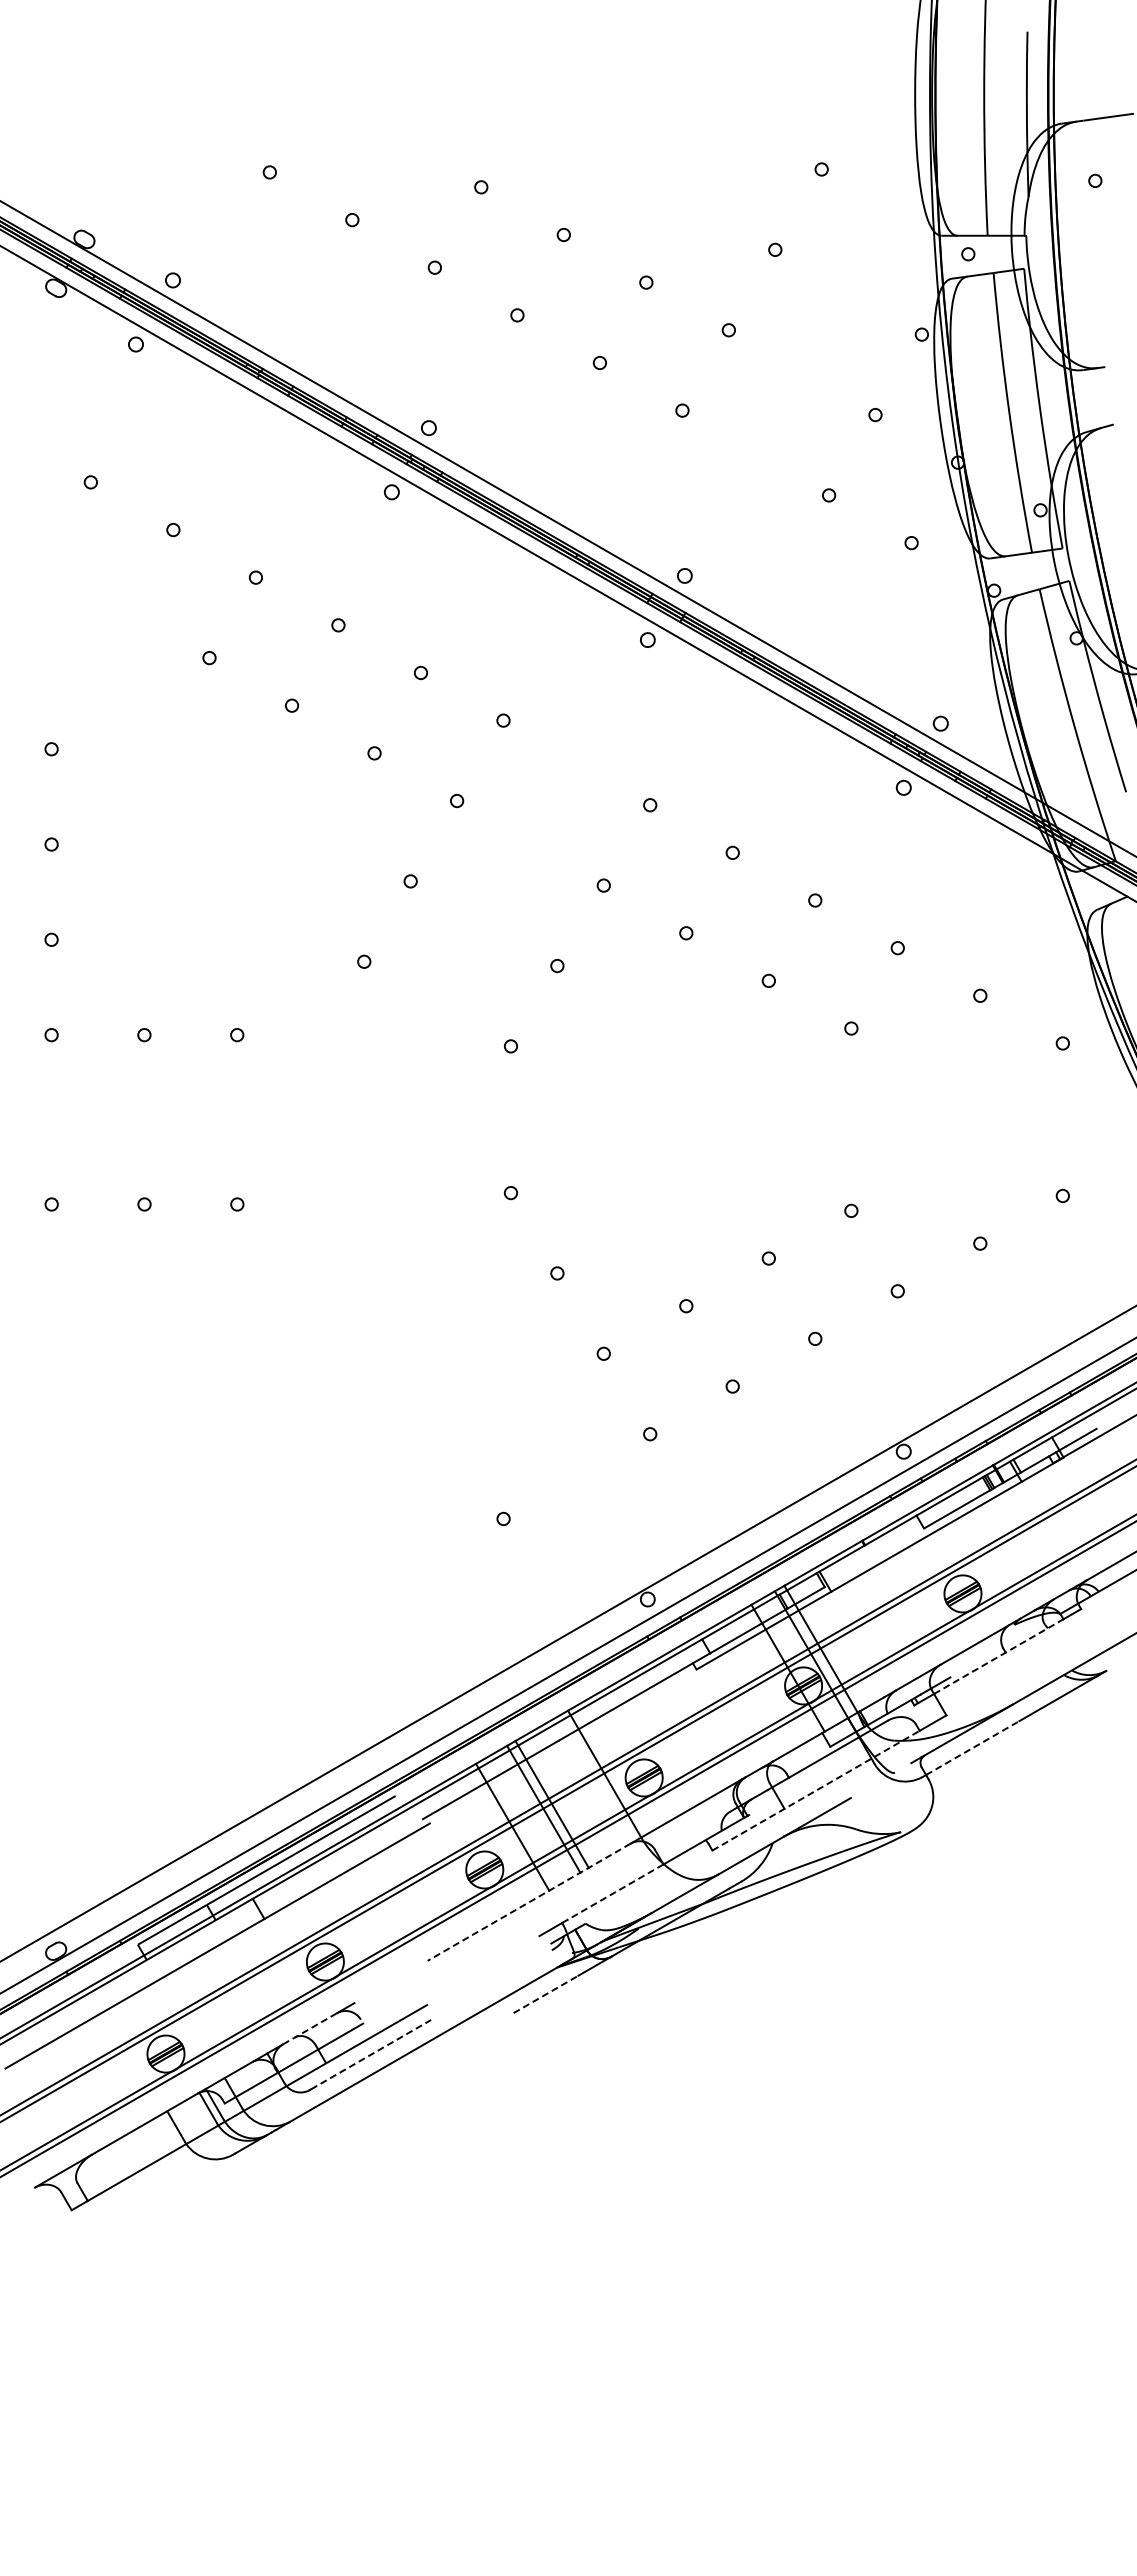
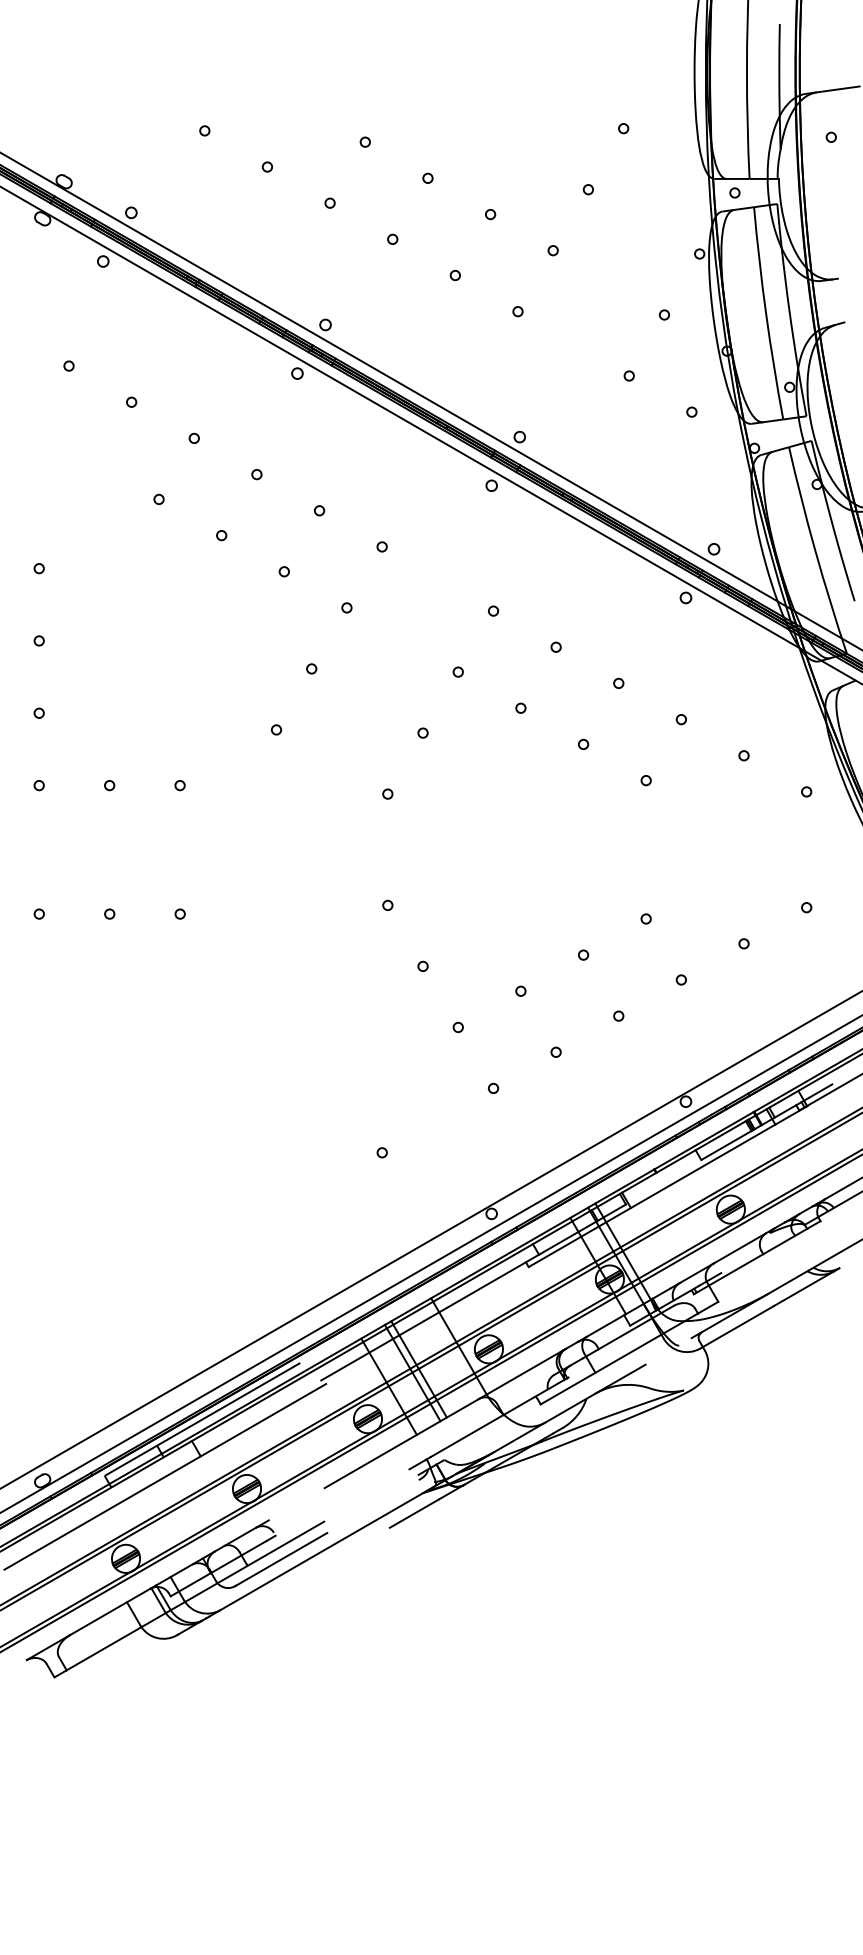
line: (998, 1656) -> (757, 1257), dashed -> solid
line: (972, 1748) -> (738, 1326), dashed -> solid
line: (816, 1790) -> (619, 1358), dashed -> solid
line: (615, 1892) -> (467, 1436), dashed -> solid
line: (528, 1902) -> (401, 1443), dashed -> solid
line: (546, 1994) -> (414, 1513), dashed -> solid
line: (310, 2028) -> (235, 1539), dashed -> solid
line: (371, 2054) -> (281, 1559), dashed -> solid

